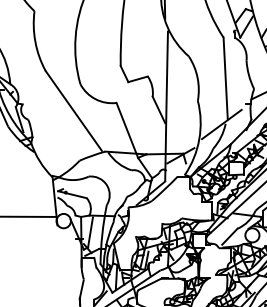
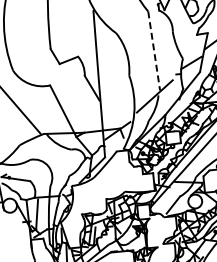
line: (225, 78) -> (154, 51), solid -> dashed

